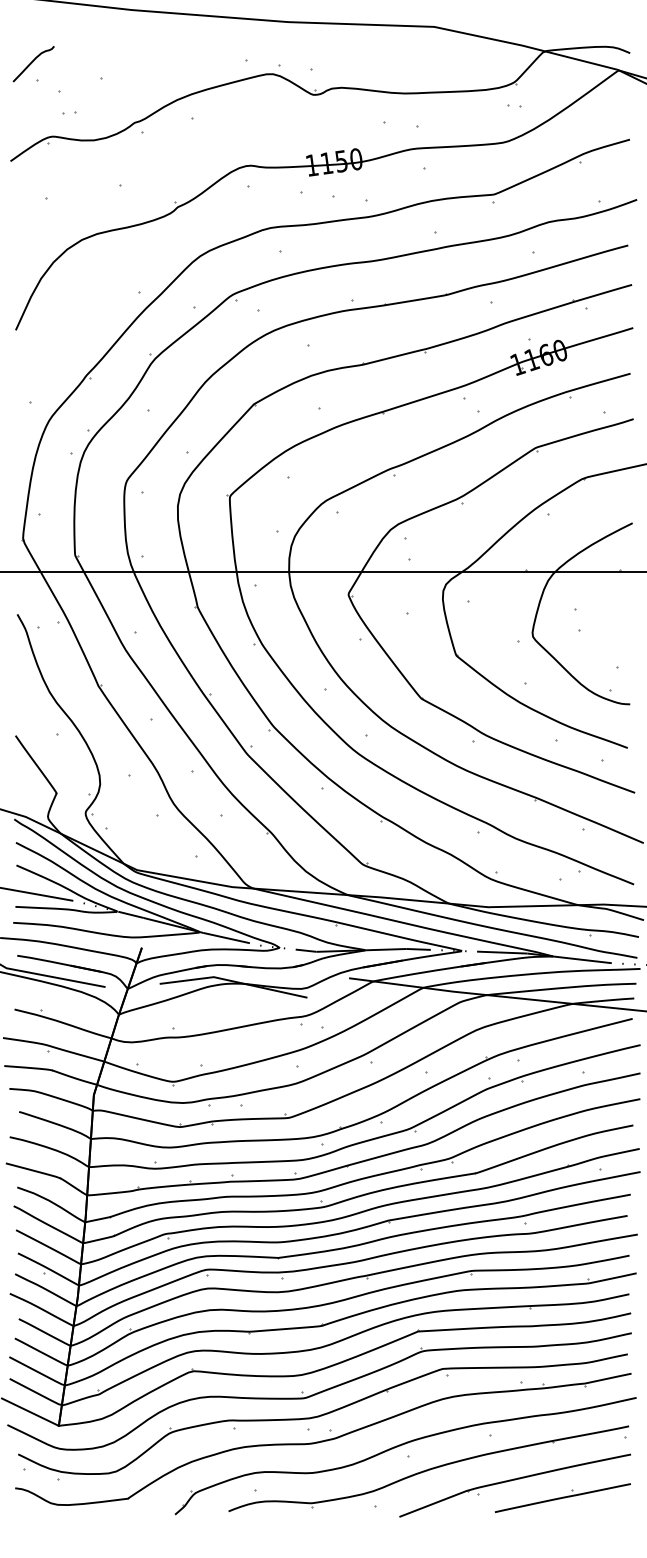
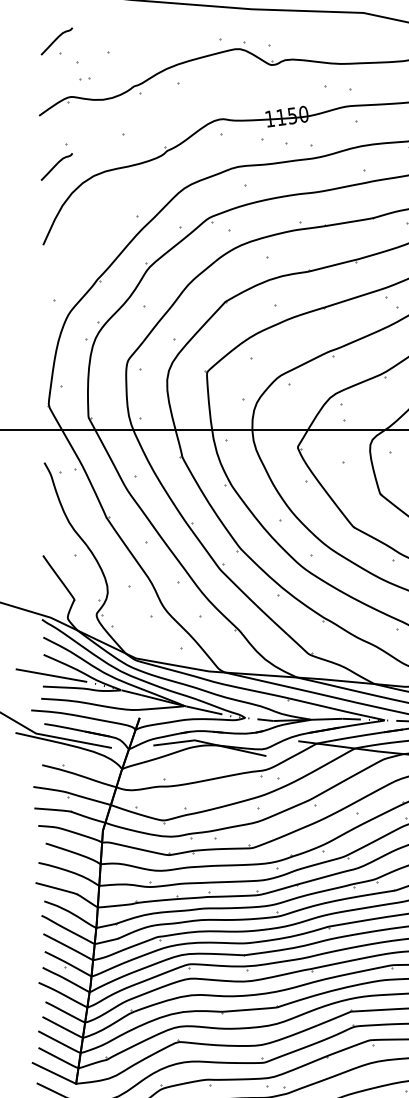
curve: (32, 227) -> (55, 166), added

